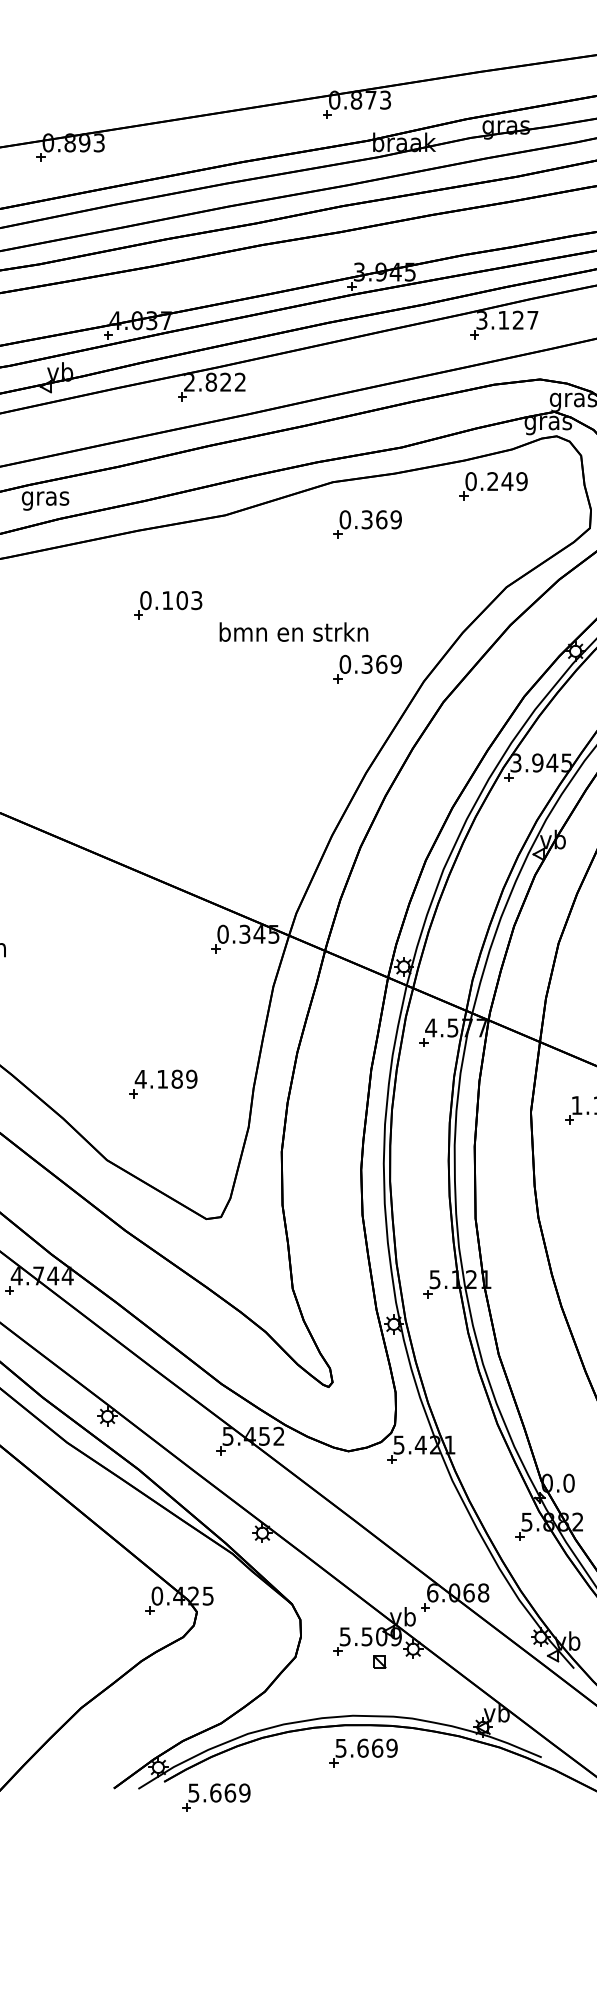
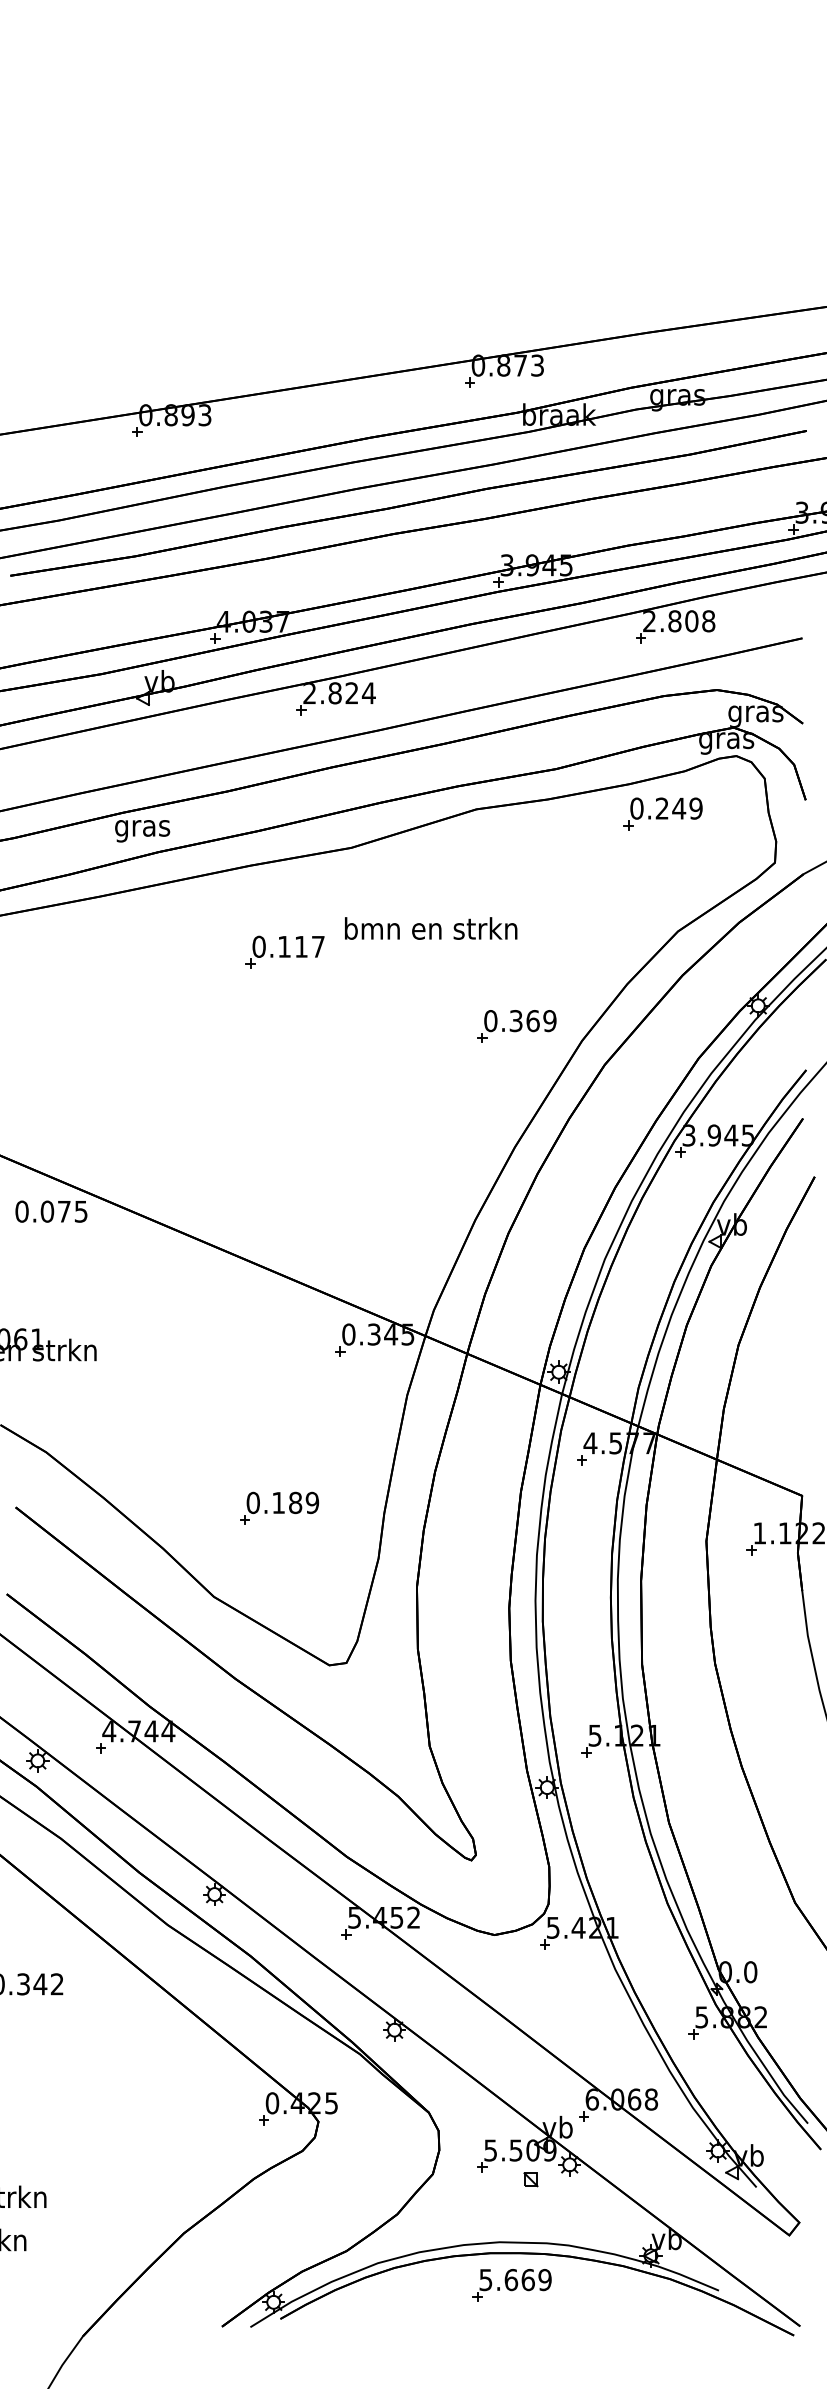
text: (507, 320) -> (679, 621), 3.127 -> 2.808
text: (240, 381) -> (368, 692), 2.822 -> 2.824
part: (367, 524) -> (516, 858), removed
text: (189, 600) -> (309, 946), 0.103 -> 0.117
text: (294, 632) -> (431, 928), moved
text: (141, 1078) -> (253, 1502), 4.189 -> 0.189
part: (215, 1797) -> (340, 2337), removed

